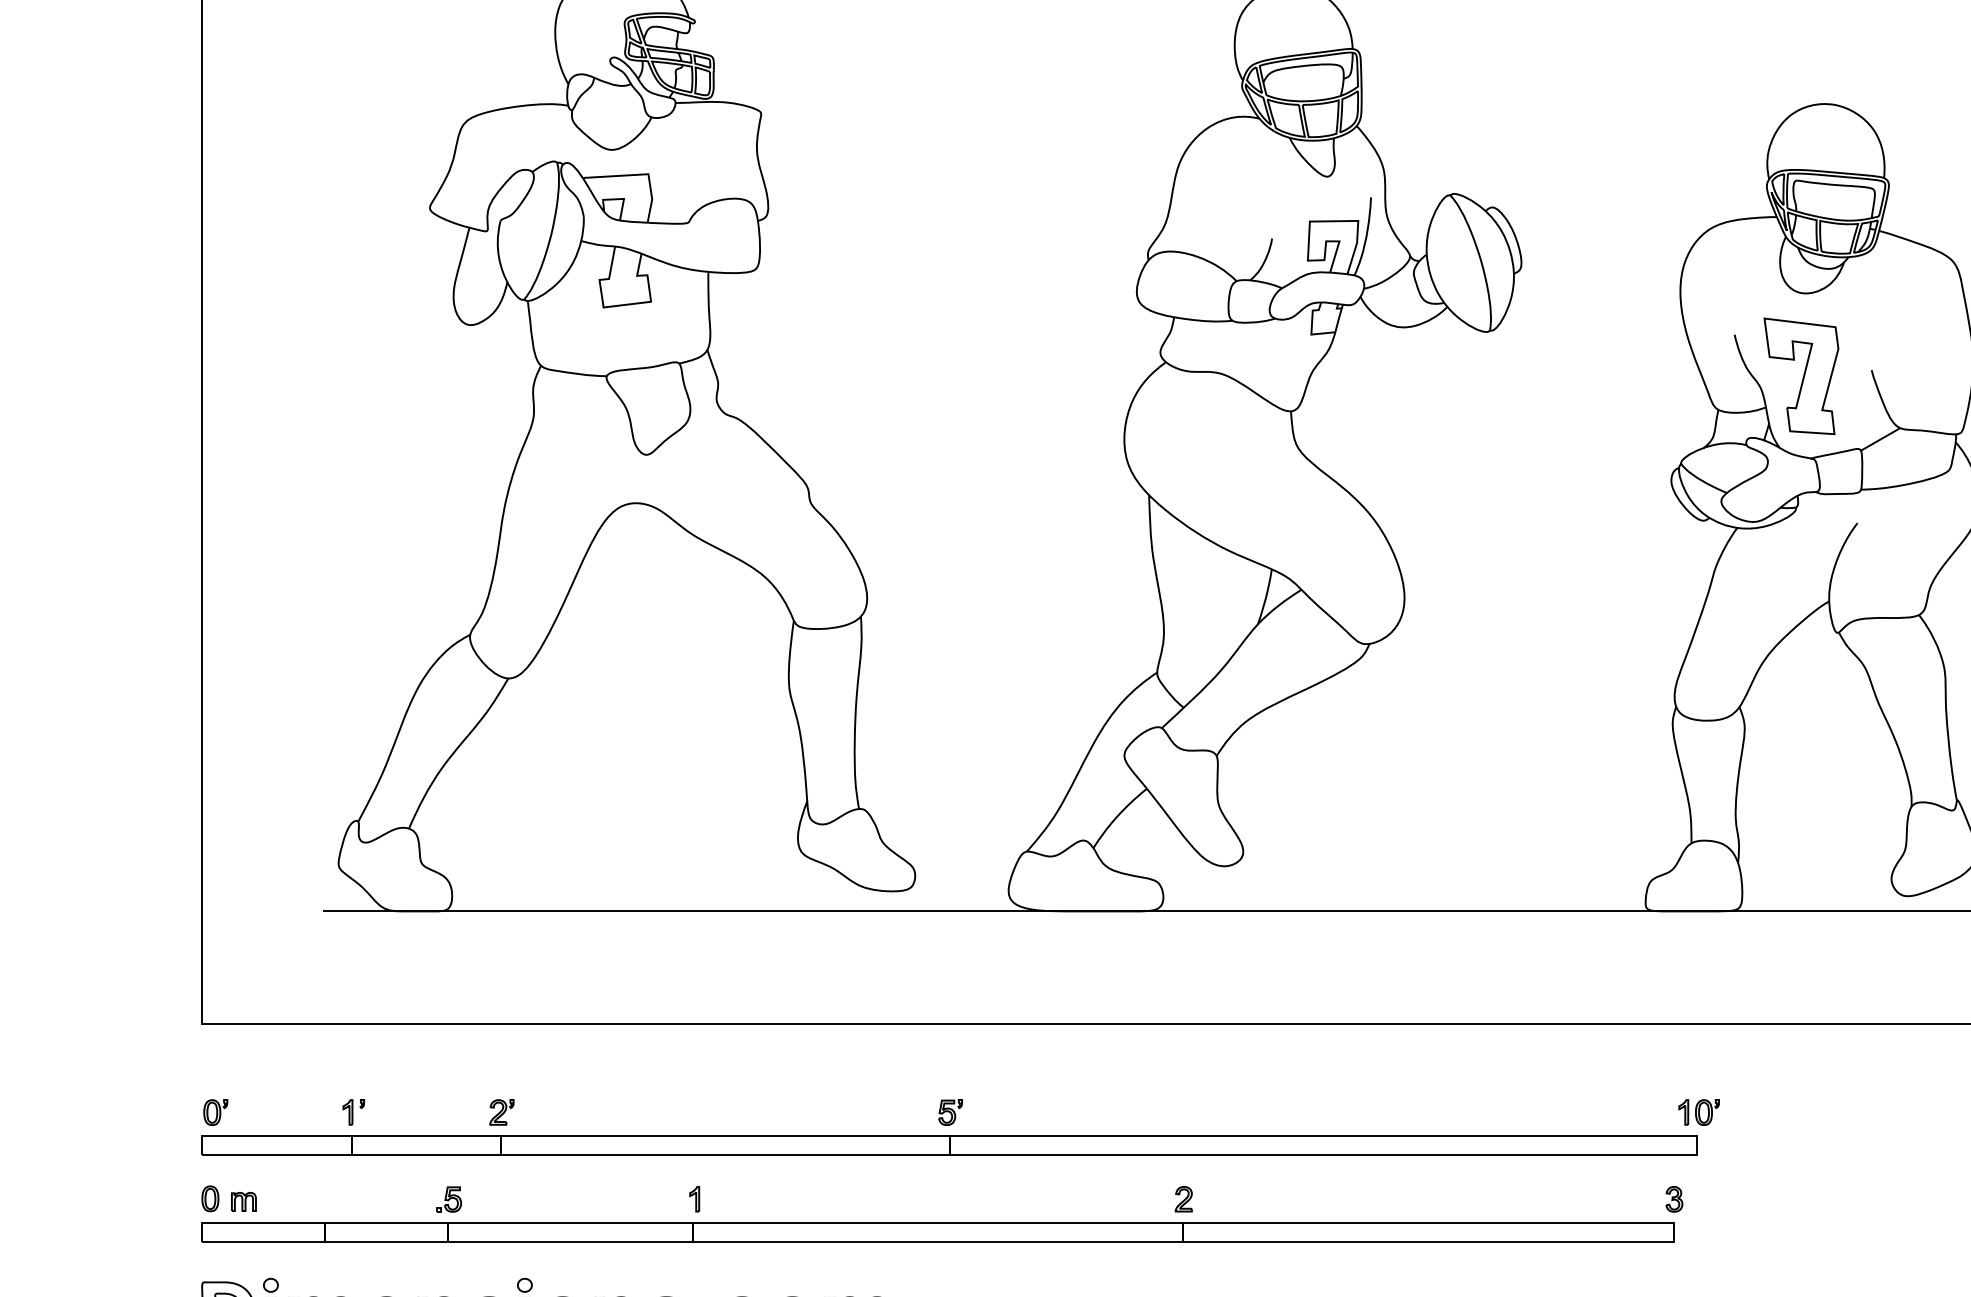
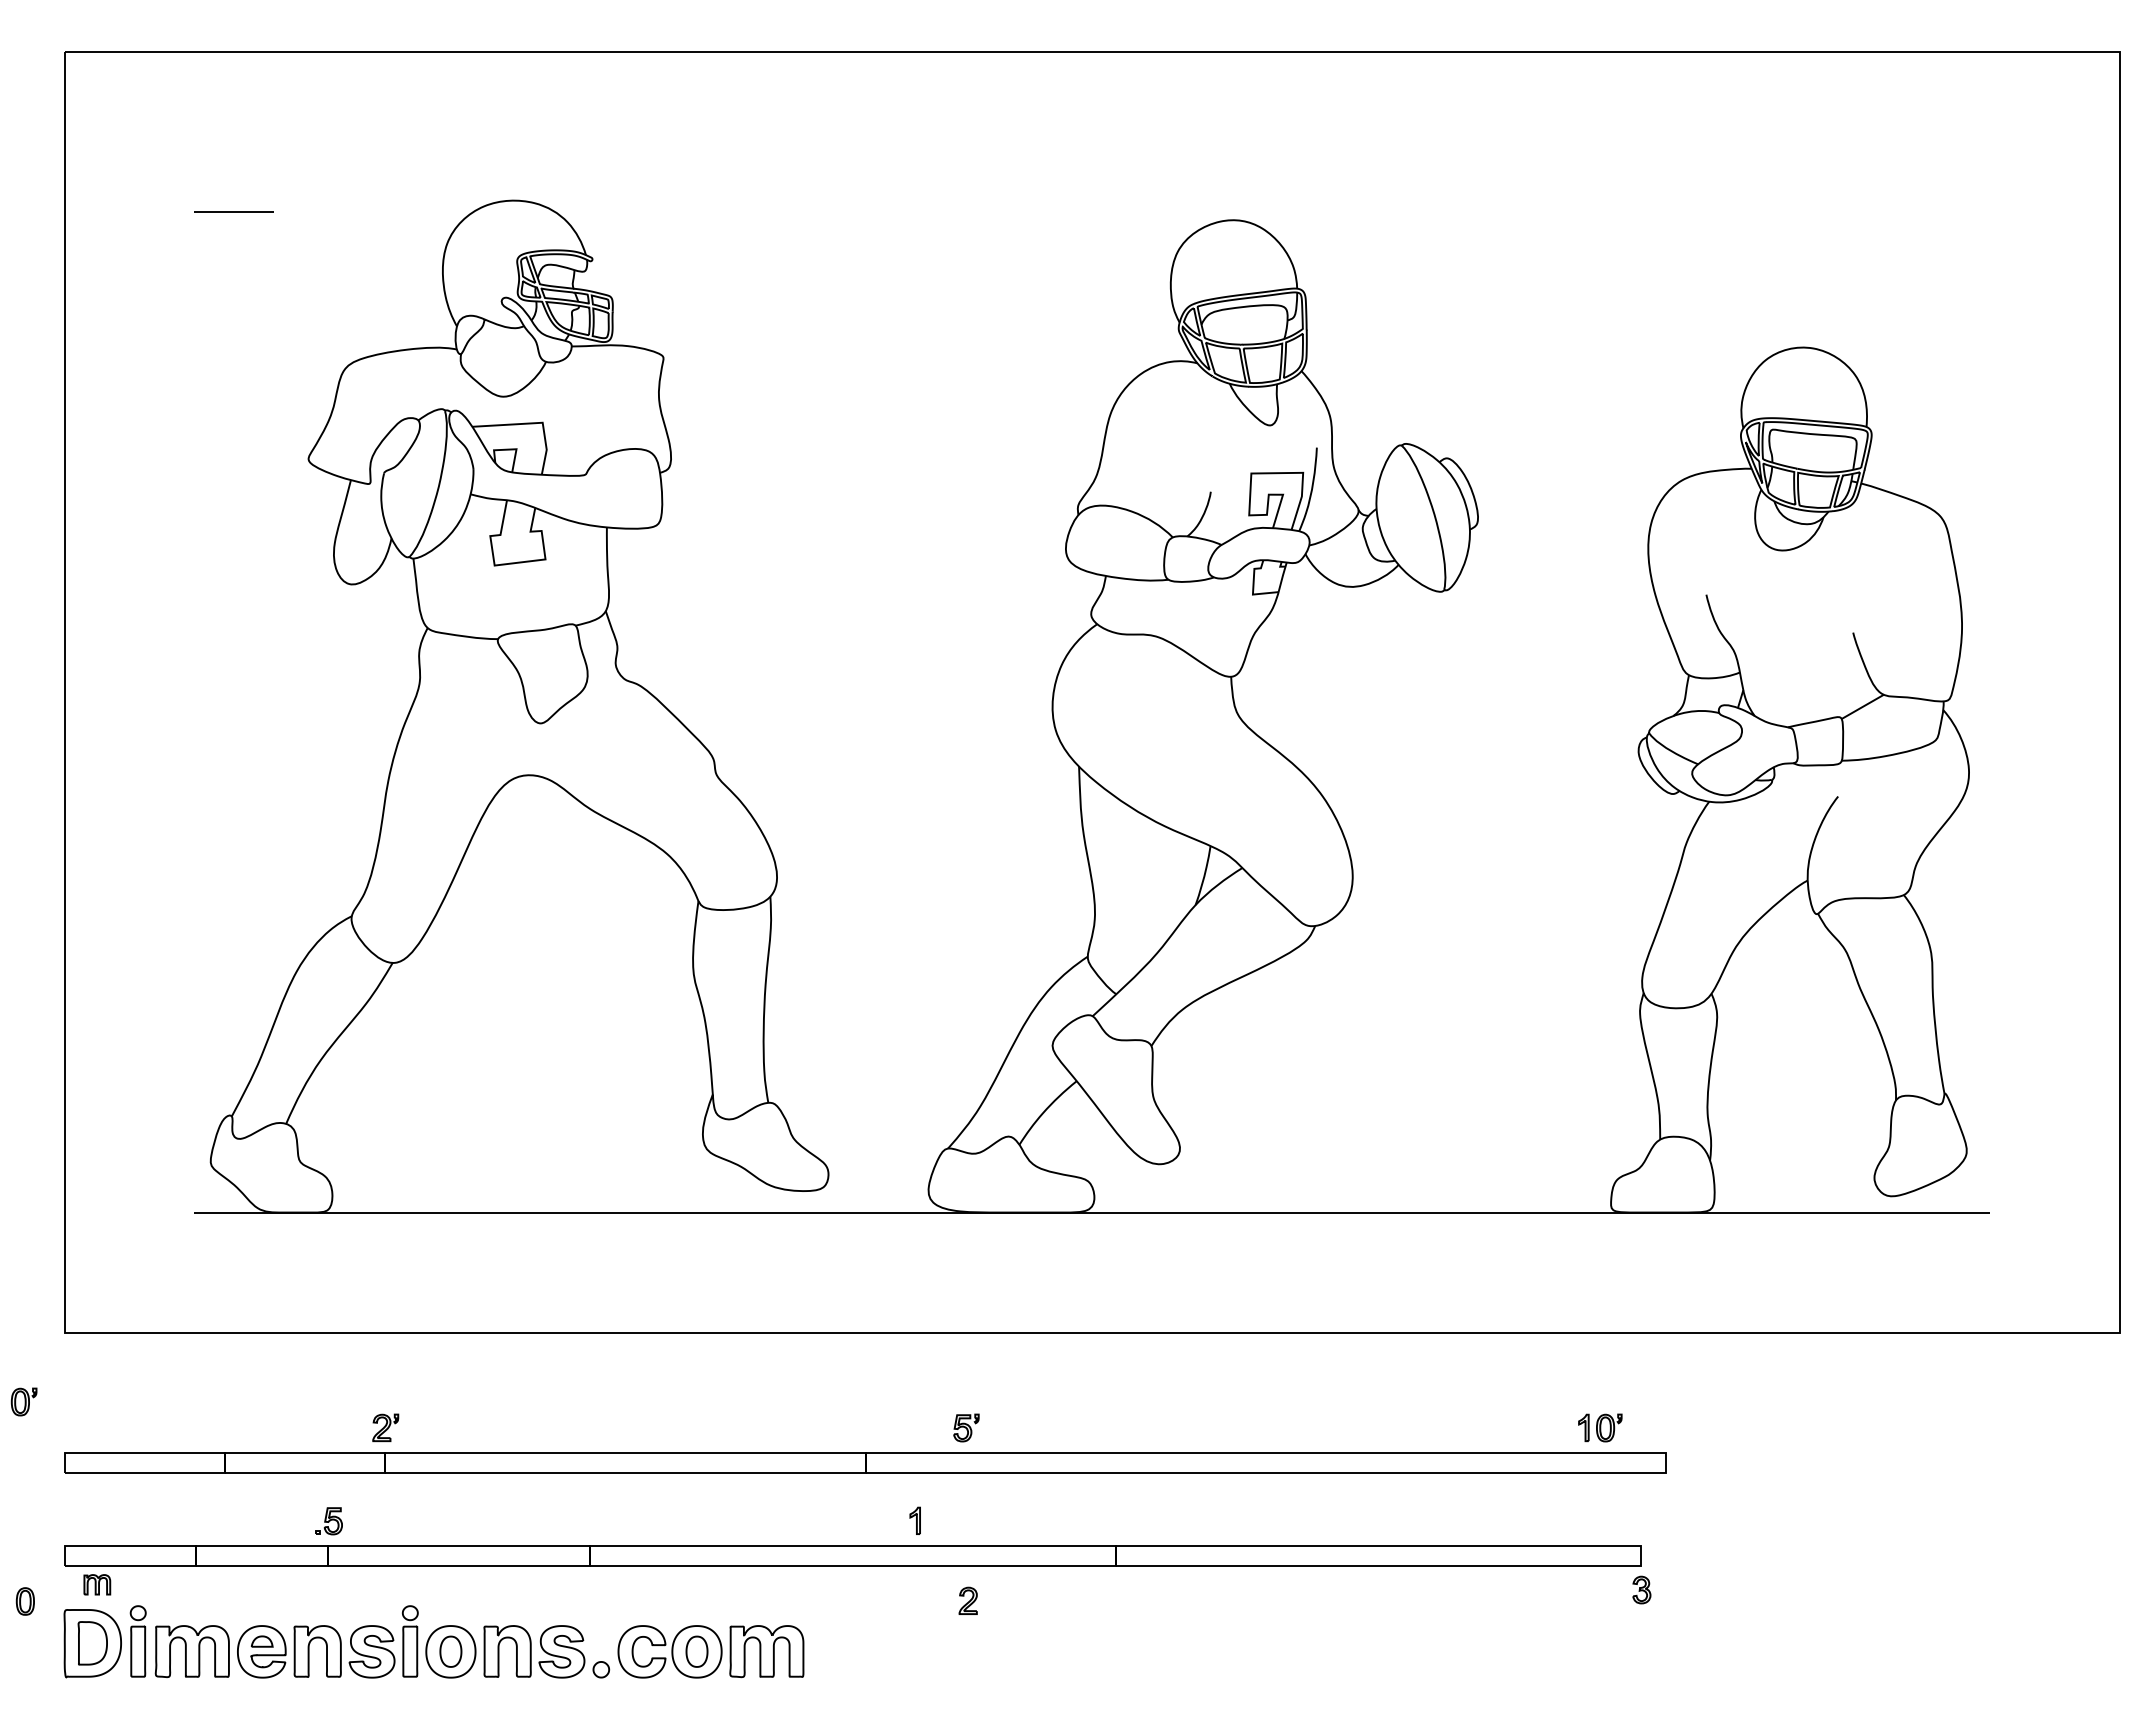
part: (1801, 376) -> (1777, 639), removed
part: (215, 1112) -> (23, 1401), moved
part: (353, 1112) -> (226, 1427), removed
part: (950, 1112) -> (966, 1427), moved
part: (1699, 1112) -> (1600, 1427), moved
part: (209, 1198) -> (24, 1601), moved
part: (693, 1198) -> (914, 1520), moved
part: (1183, 1198) -> (967, 1600), moved
part: (1674, 1198) -> (1641, 1589), moved
part: (244, 1201) -> (97, 1584), moved

